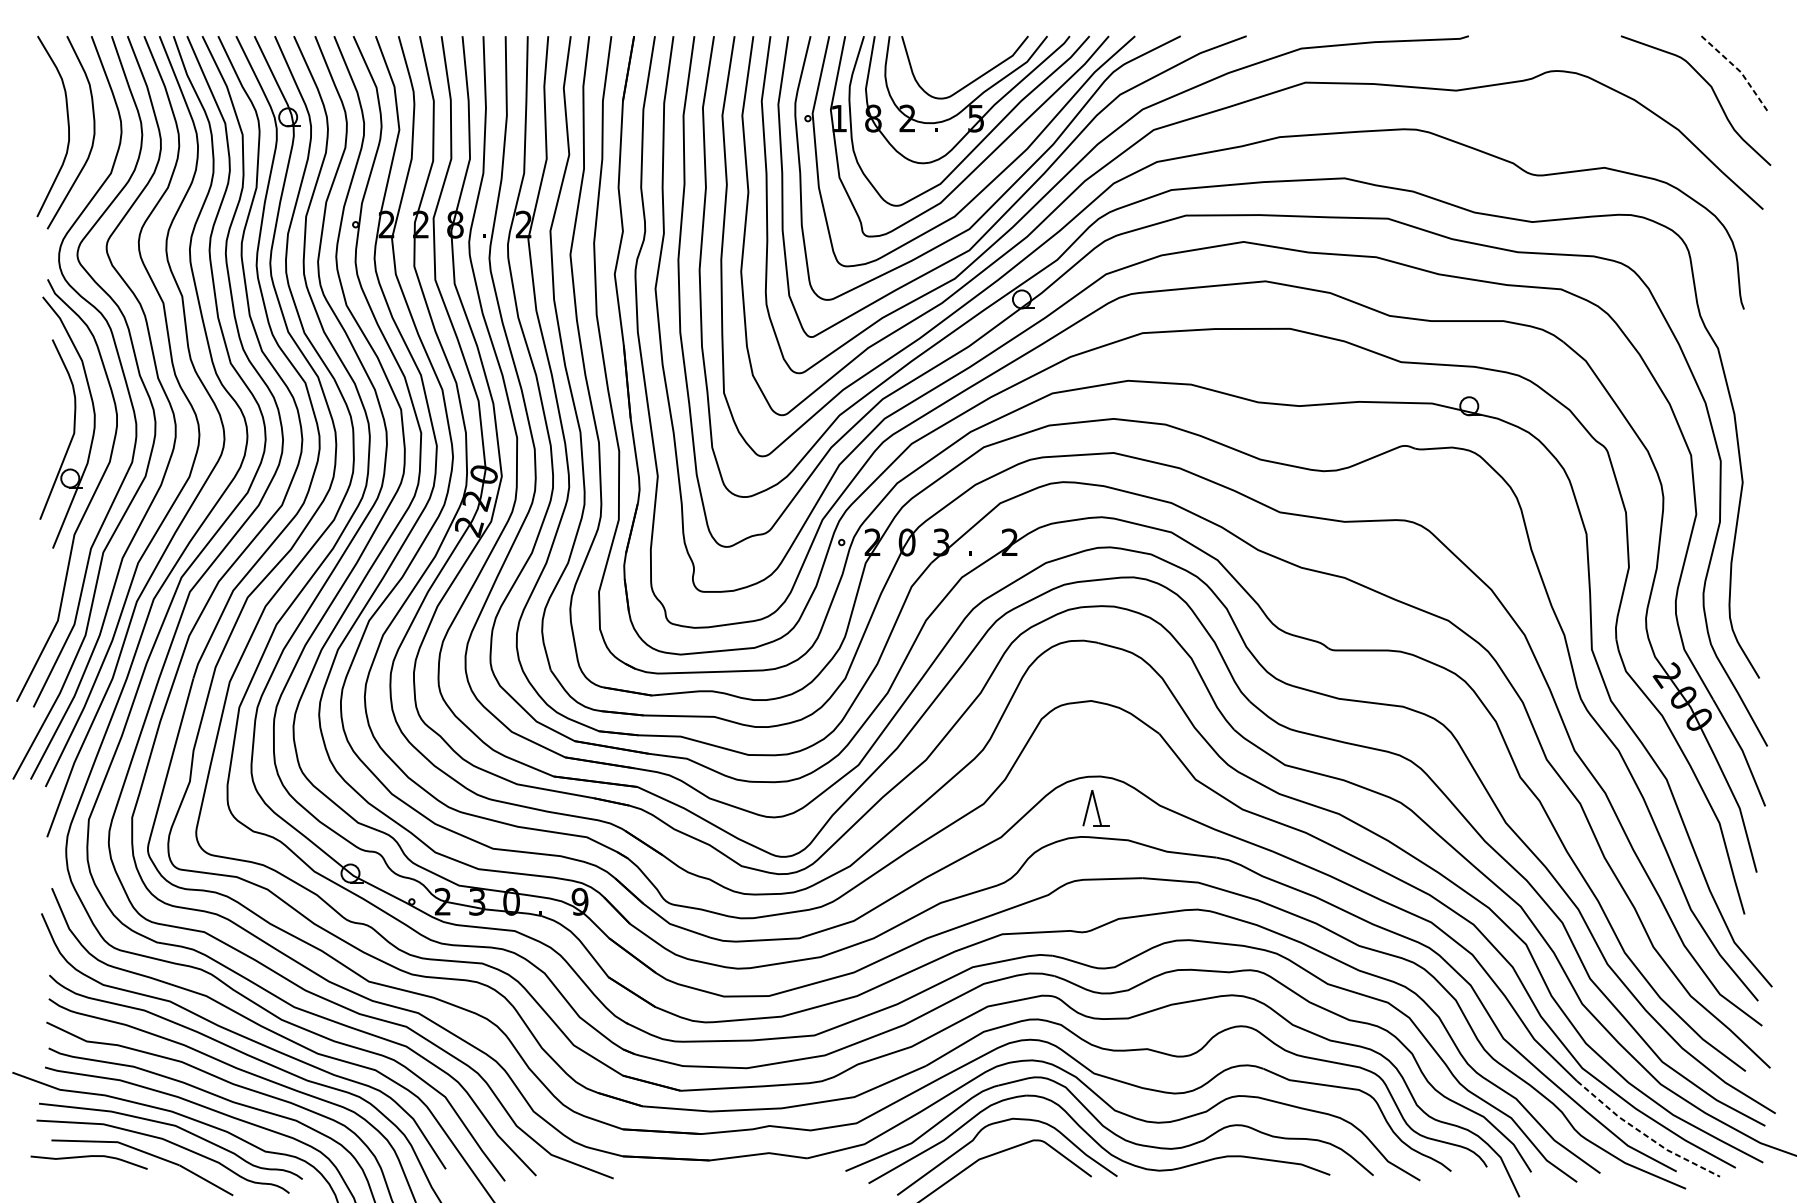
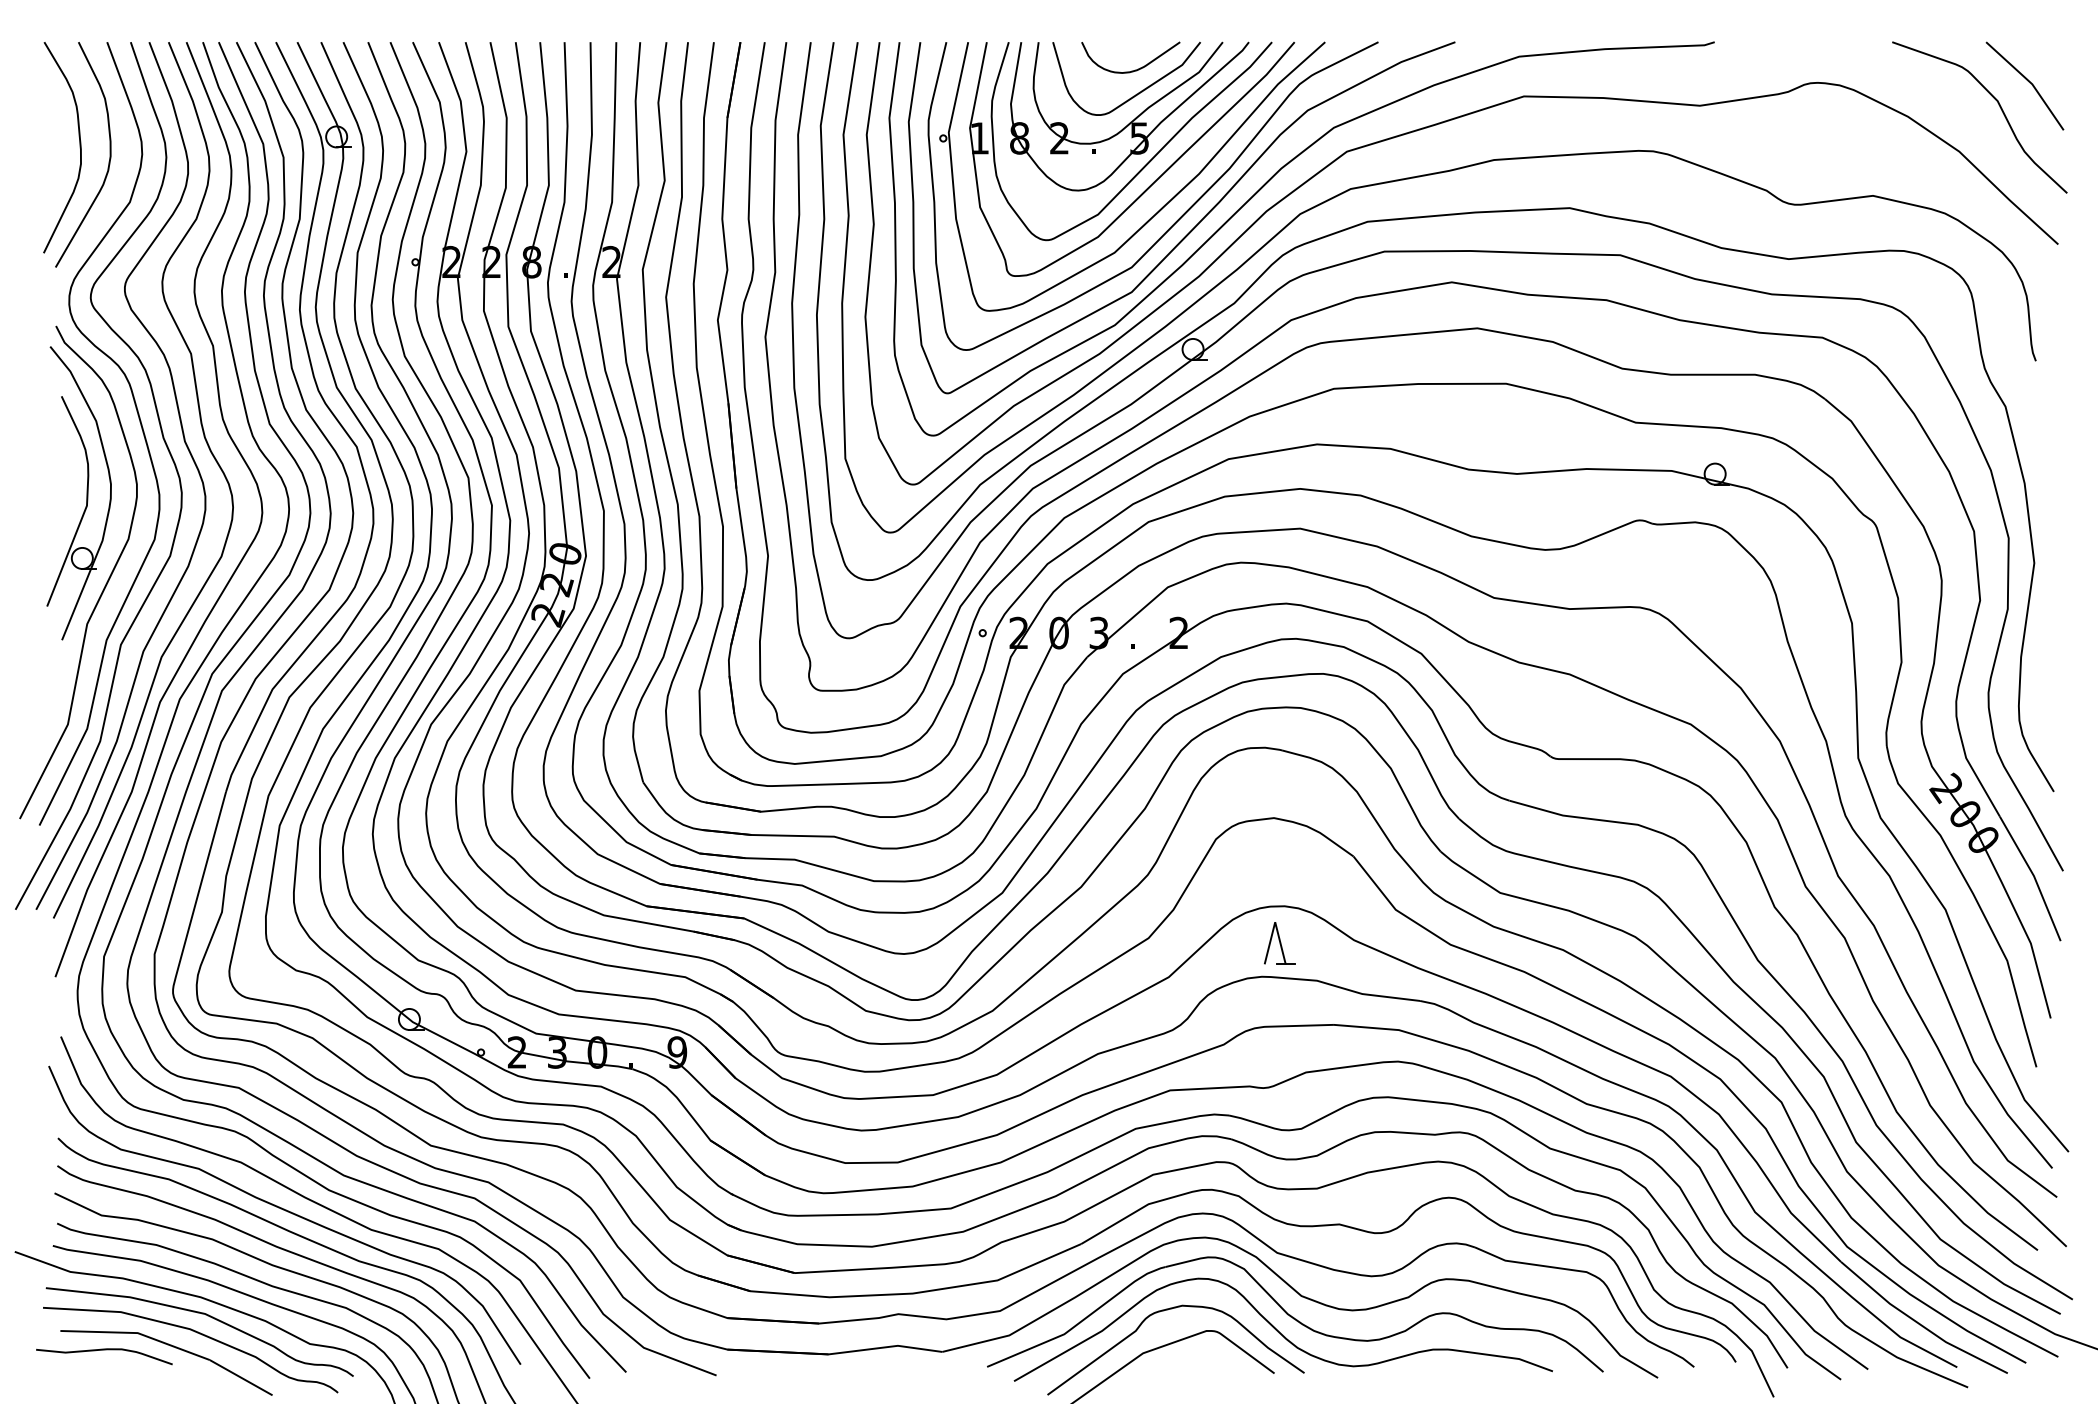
curve: (972, 59) -> (1135, 69), added
line: (1739, 70) -> (2030, 82), dashed -> solid
line: (1645, 1134) -> (1920, 1324), dashed -> solid

